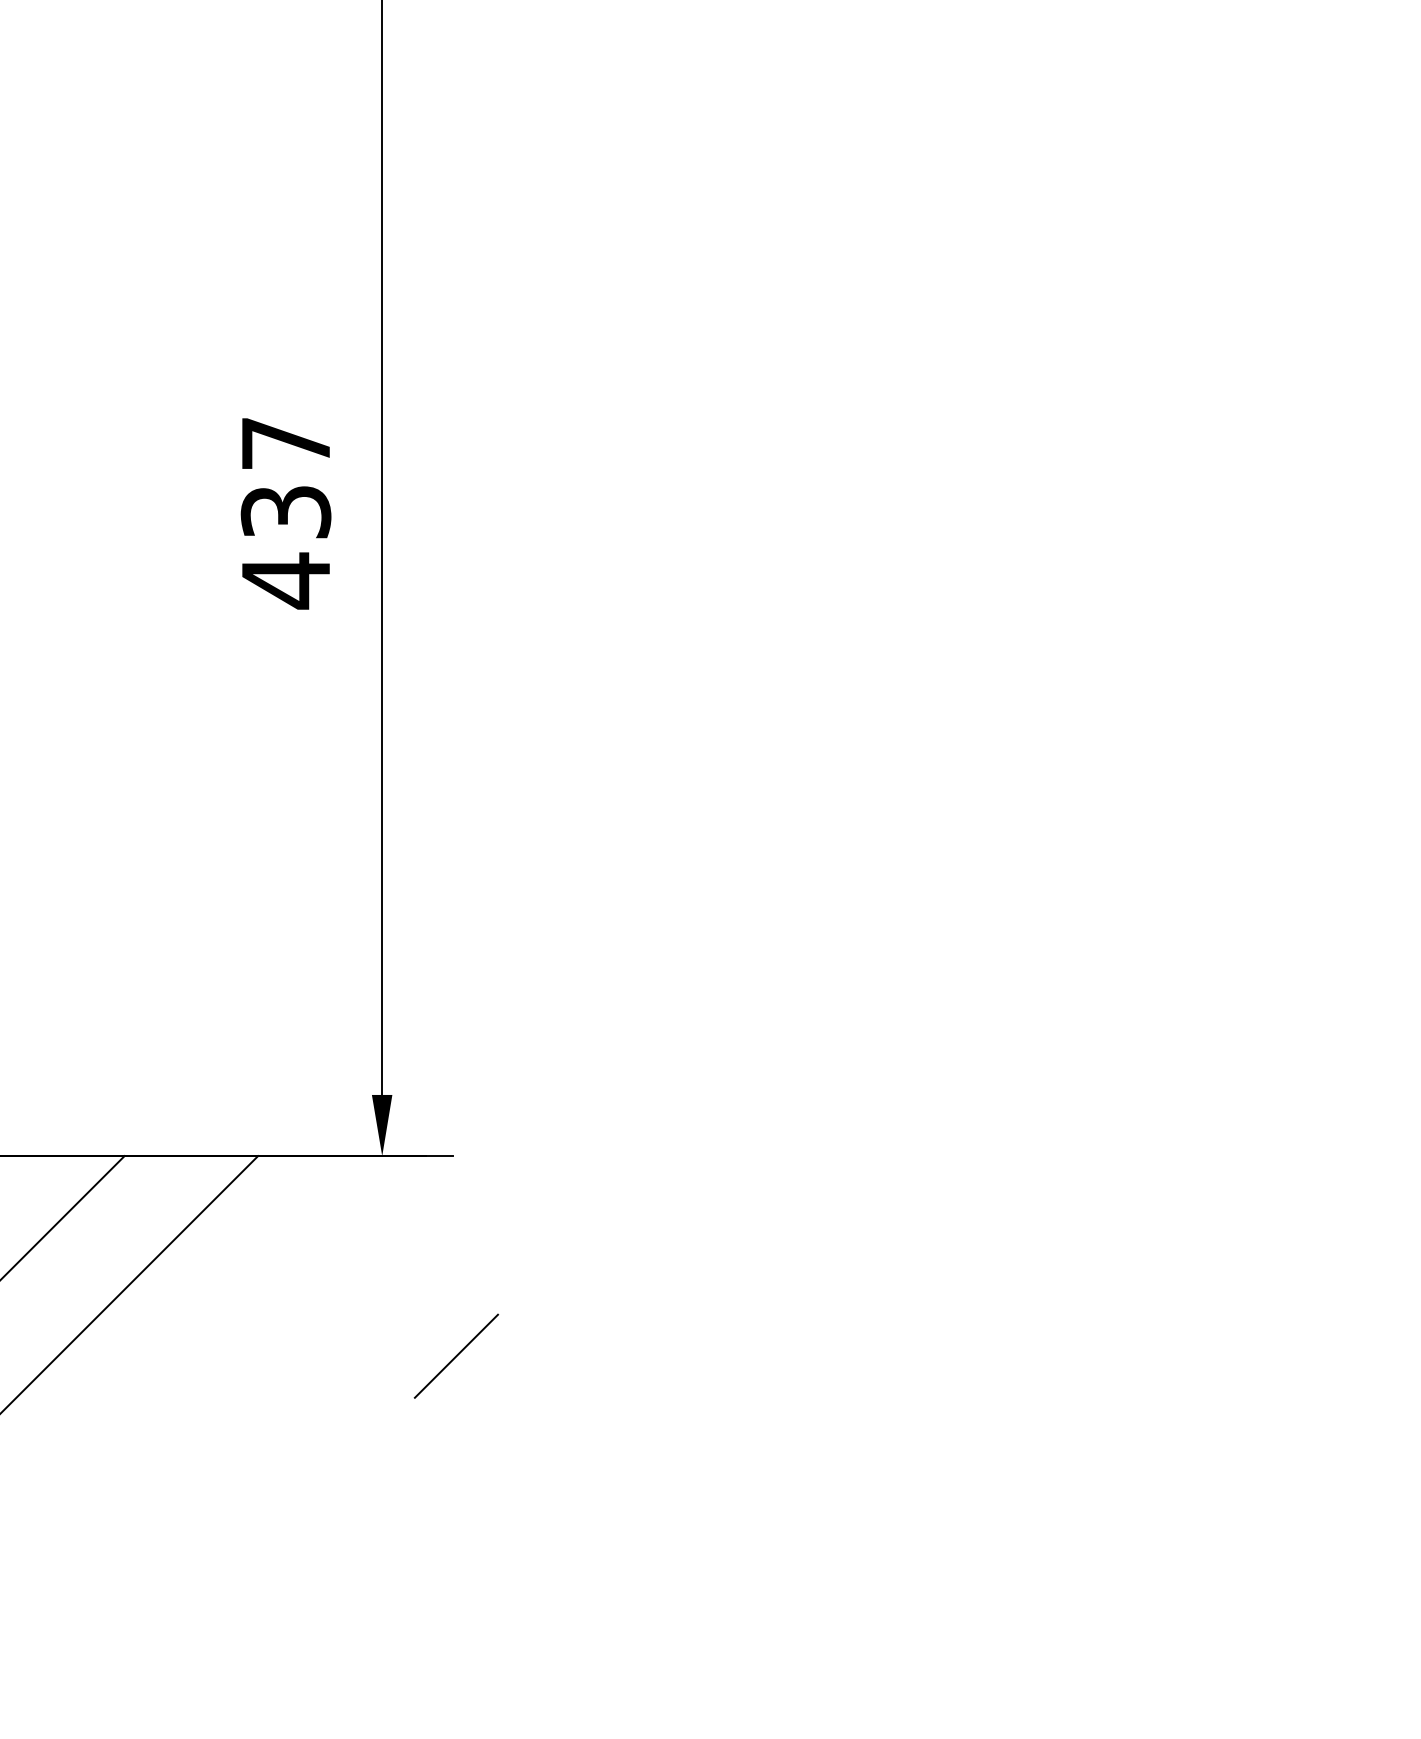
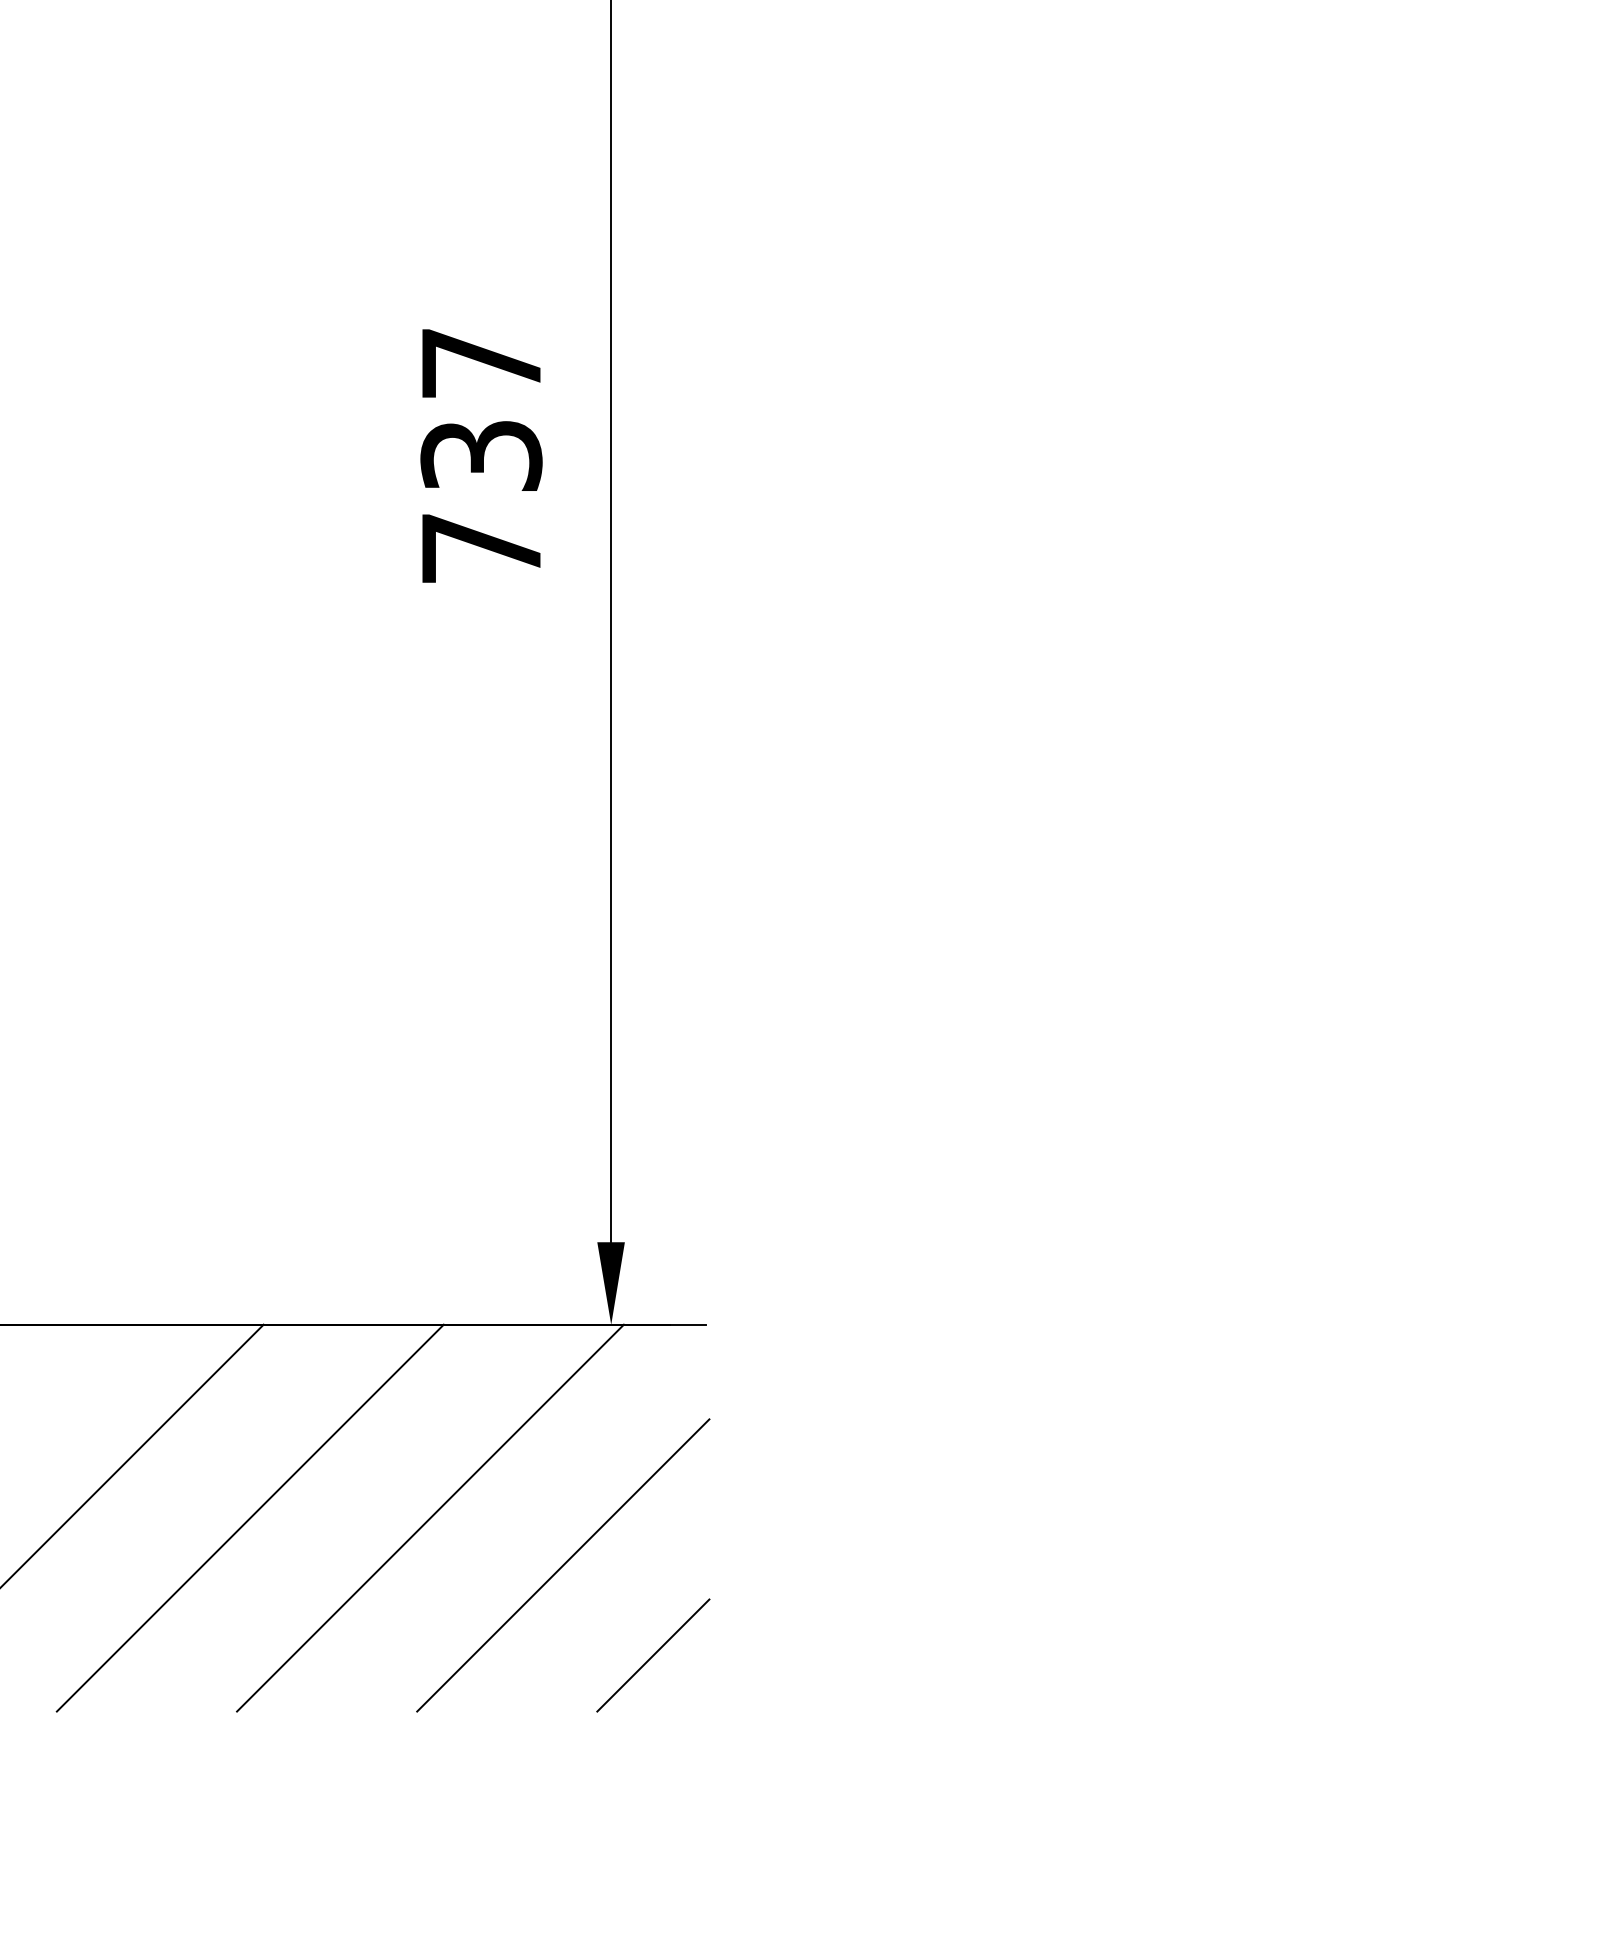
text: (285, 580) -> (480, 548), 437 -> 737
line: (247, 1299) -> (429, 1518), added
line: (346, 1334) -> (563, 1565), added
line: (456, 1355) -> (653, 1654), moved

